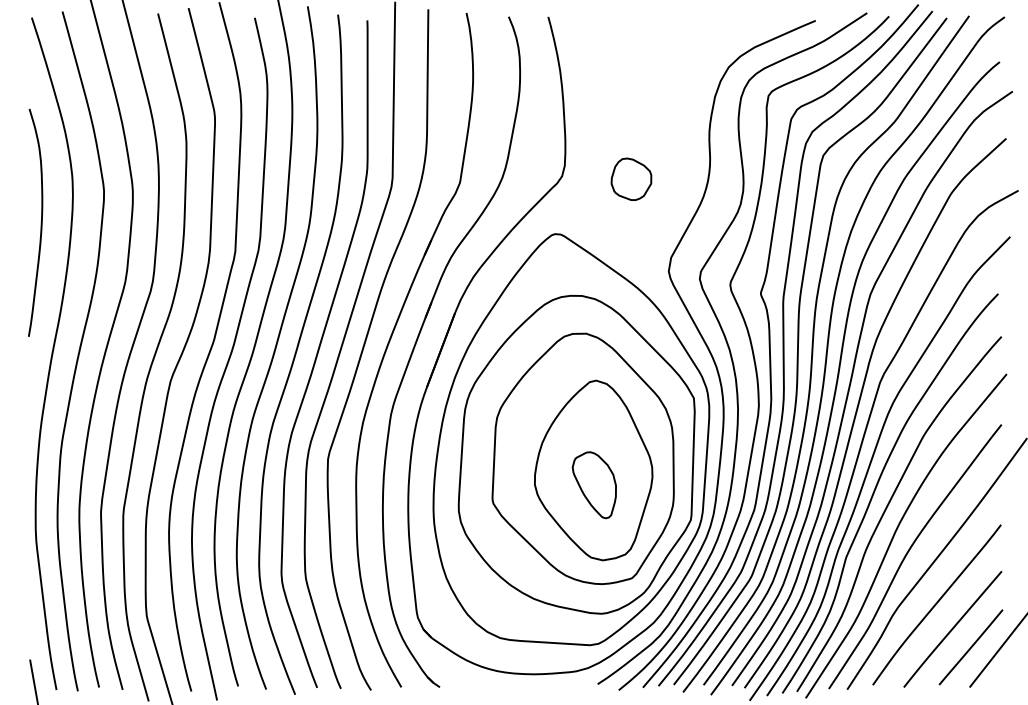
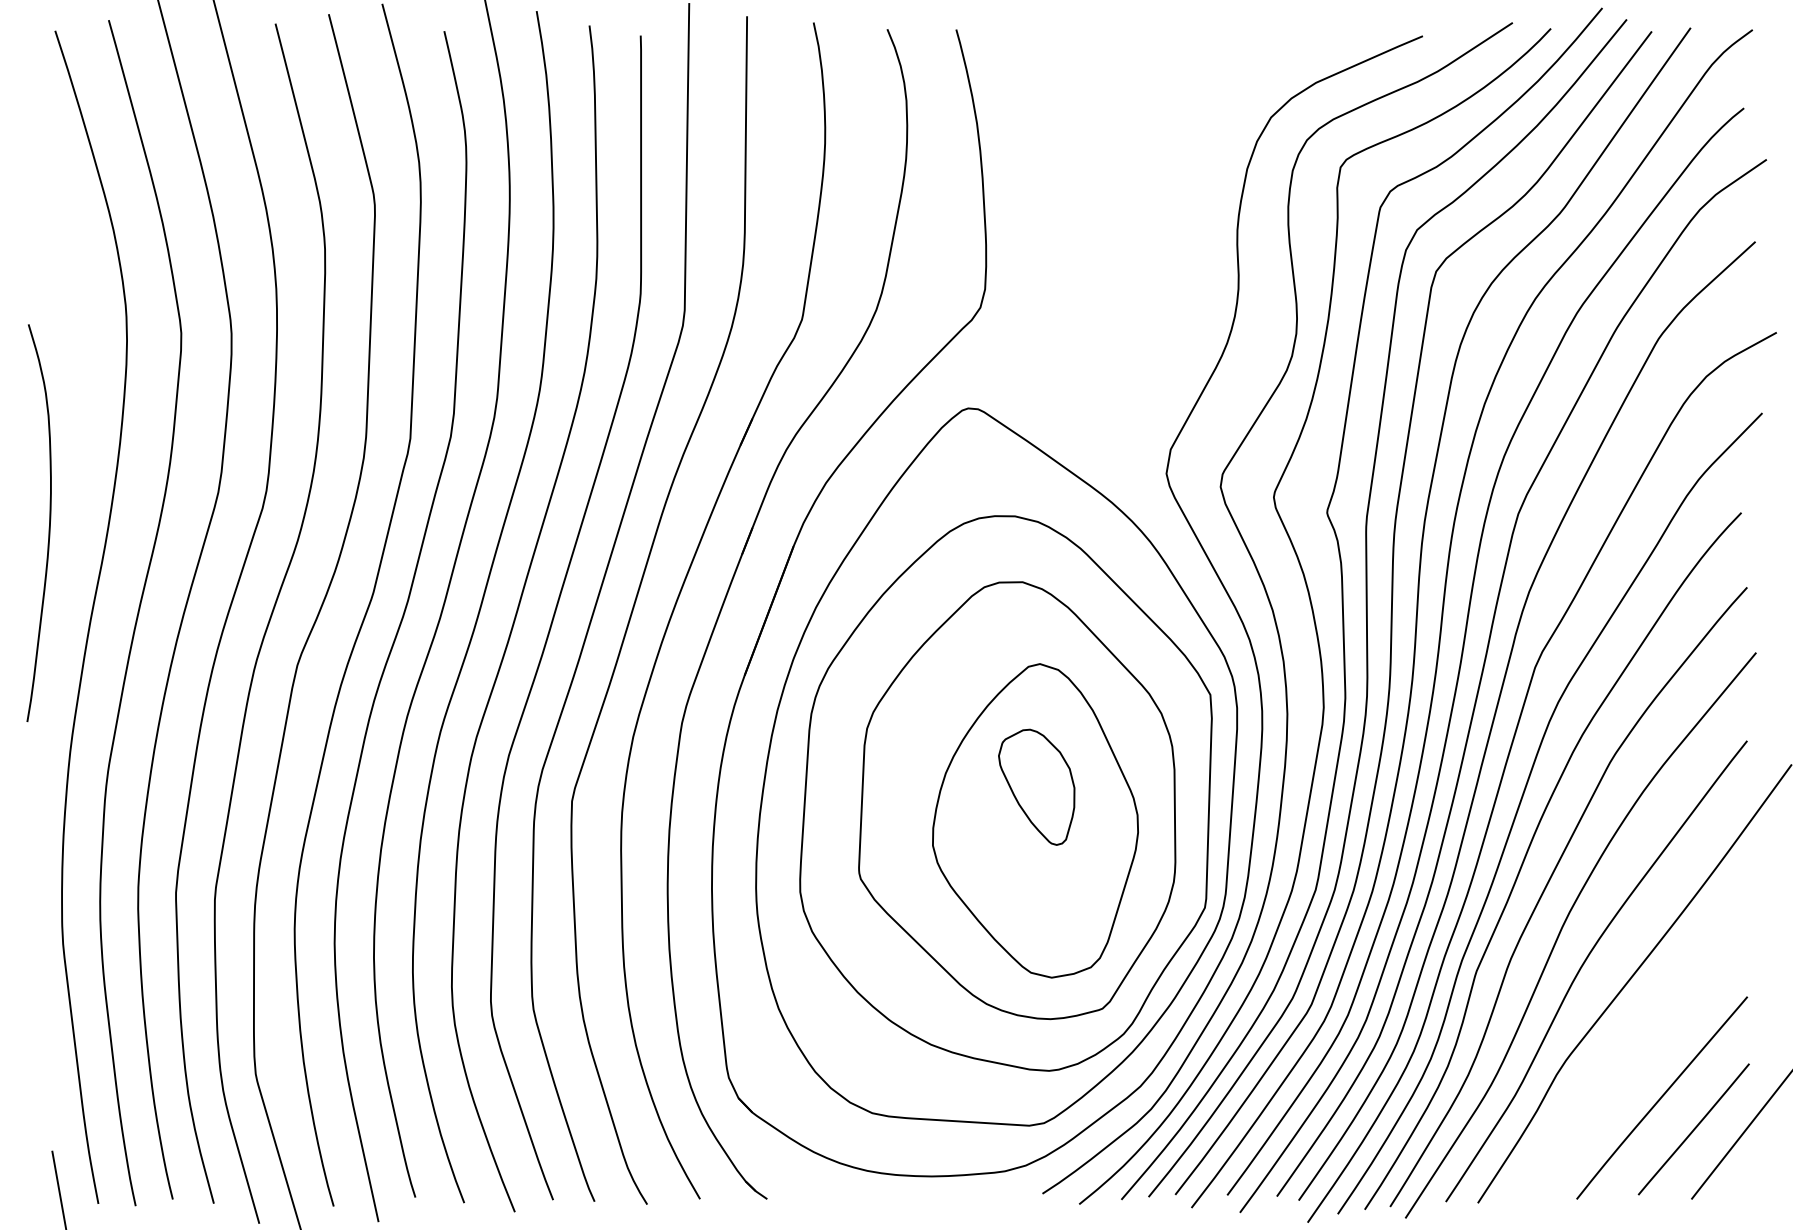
part: (631, 178) -> (1101, 311), removed
curve: (40, 222) -> (47, 522), moved
part: (593, 485) -> (1035, 787), moved
curve: (936, 604) -> (1633, 1054), removed

